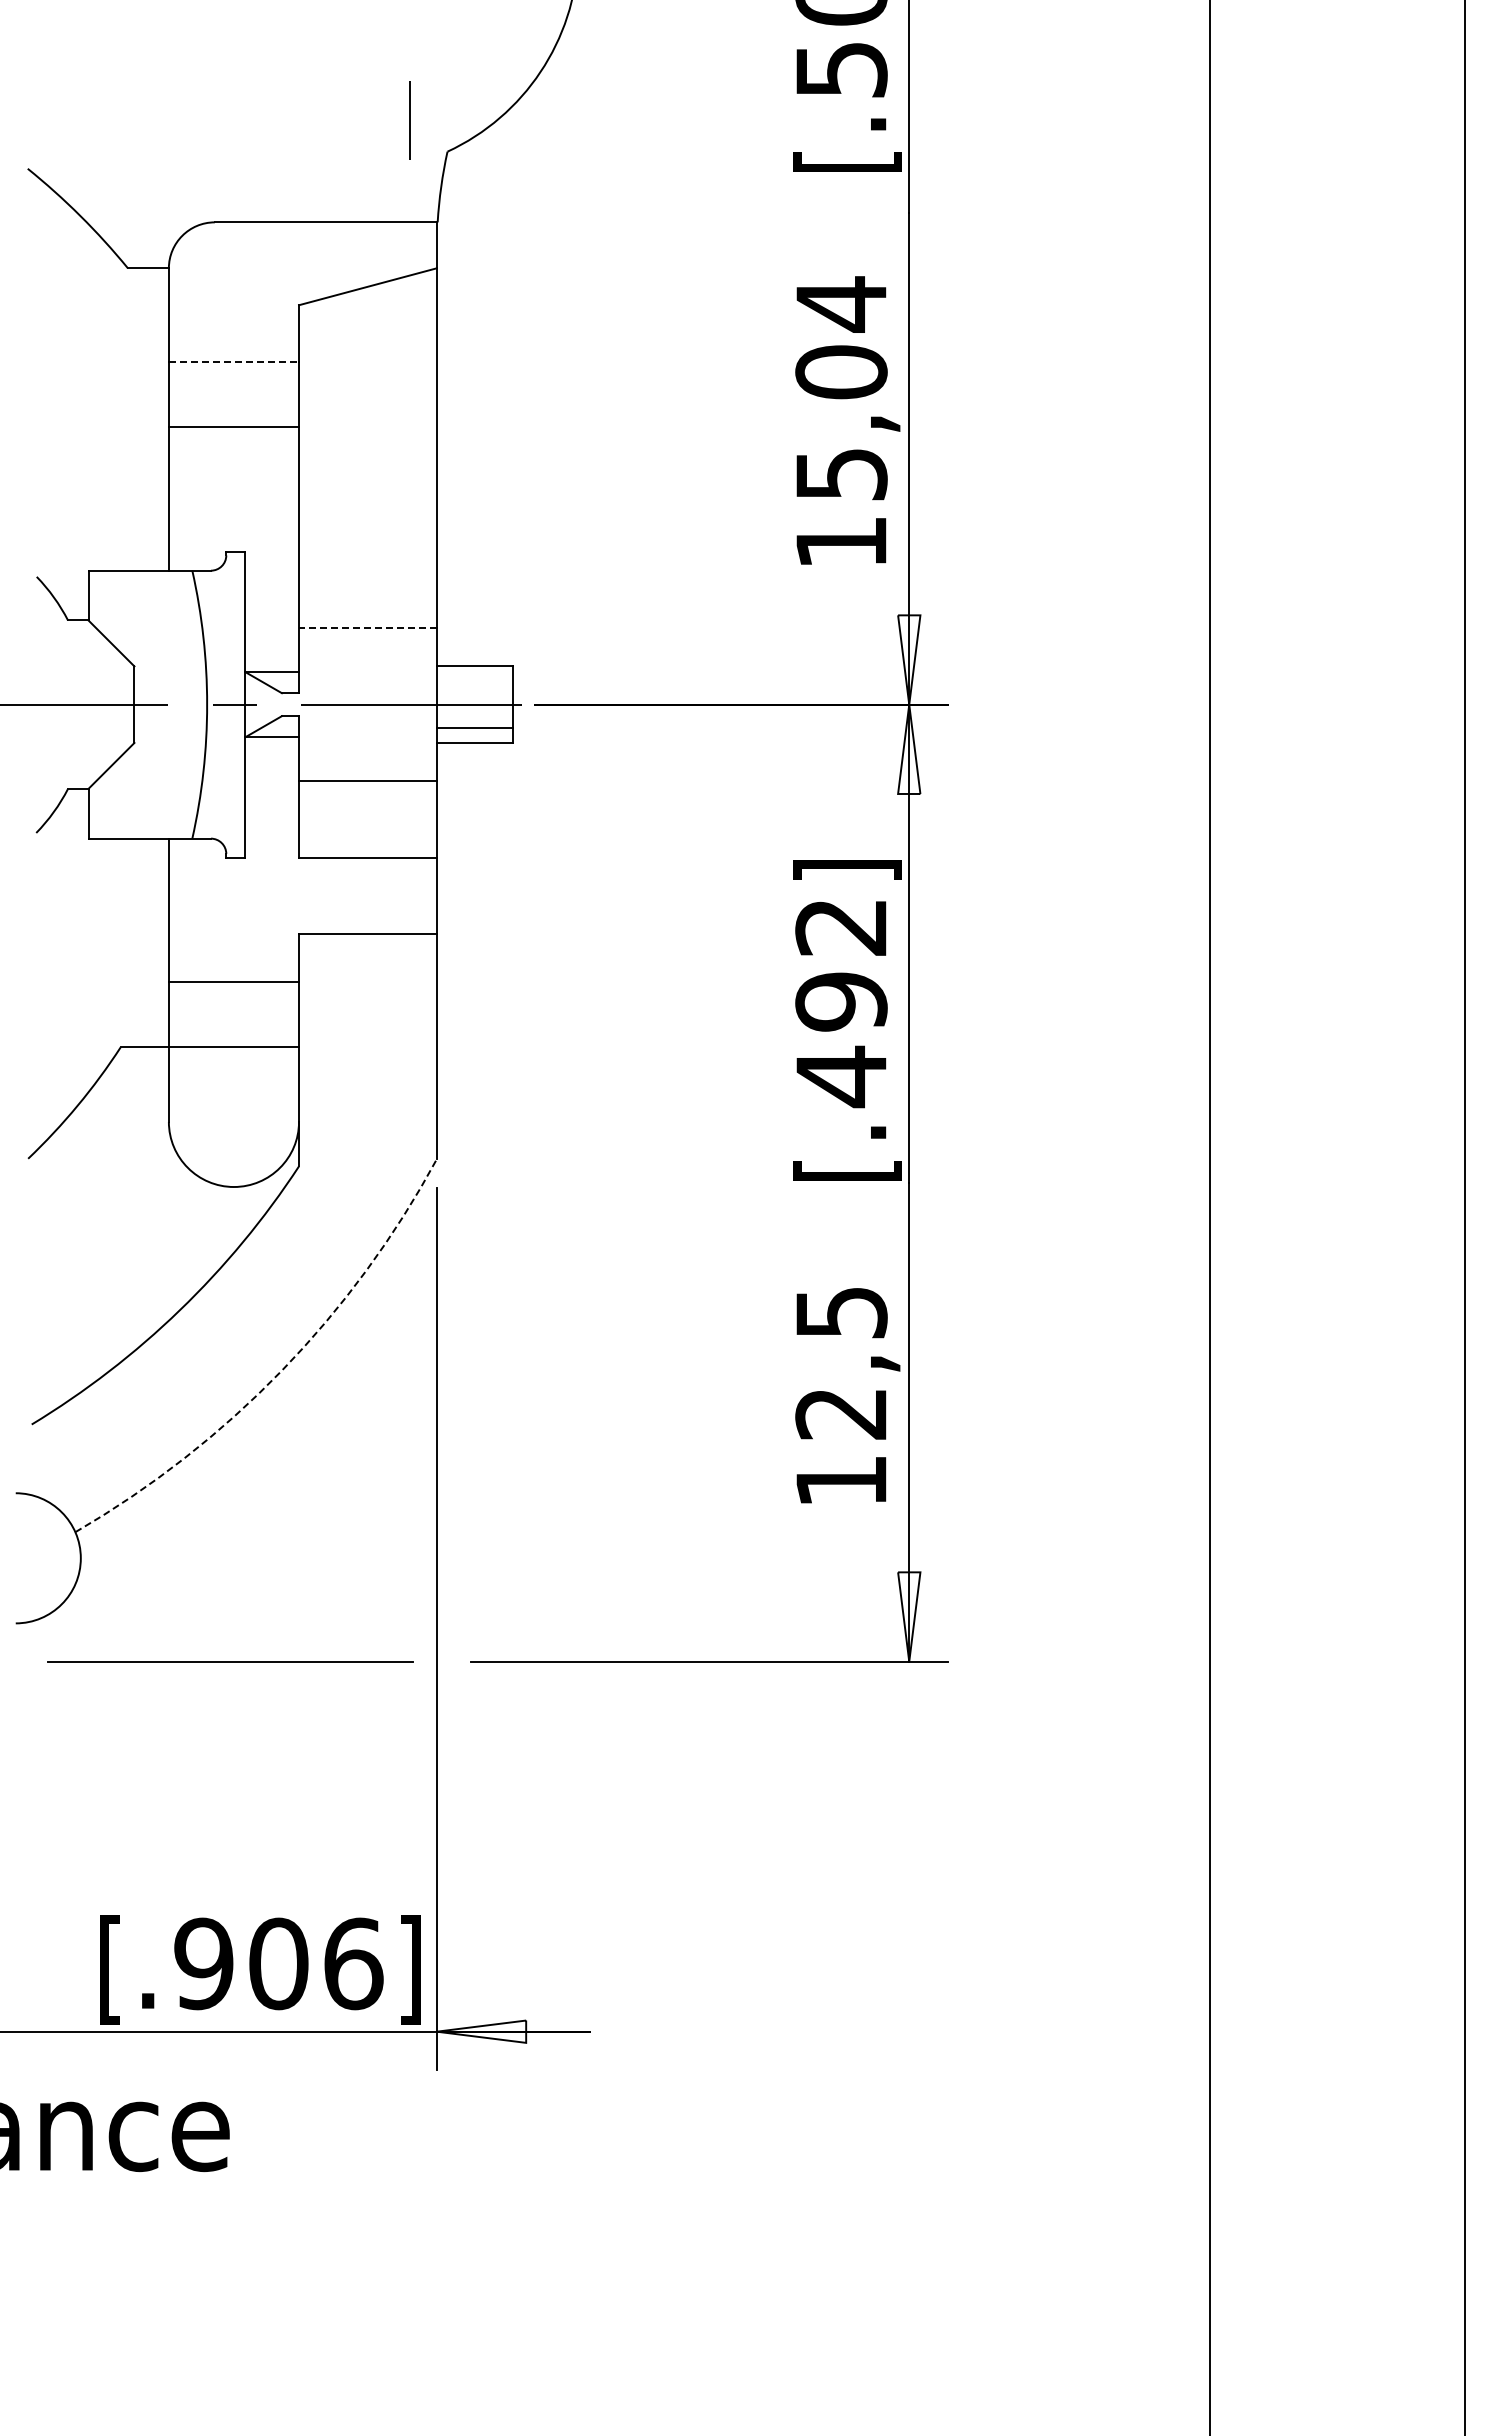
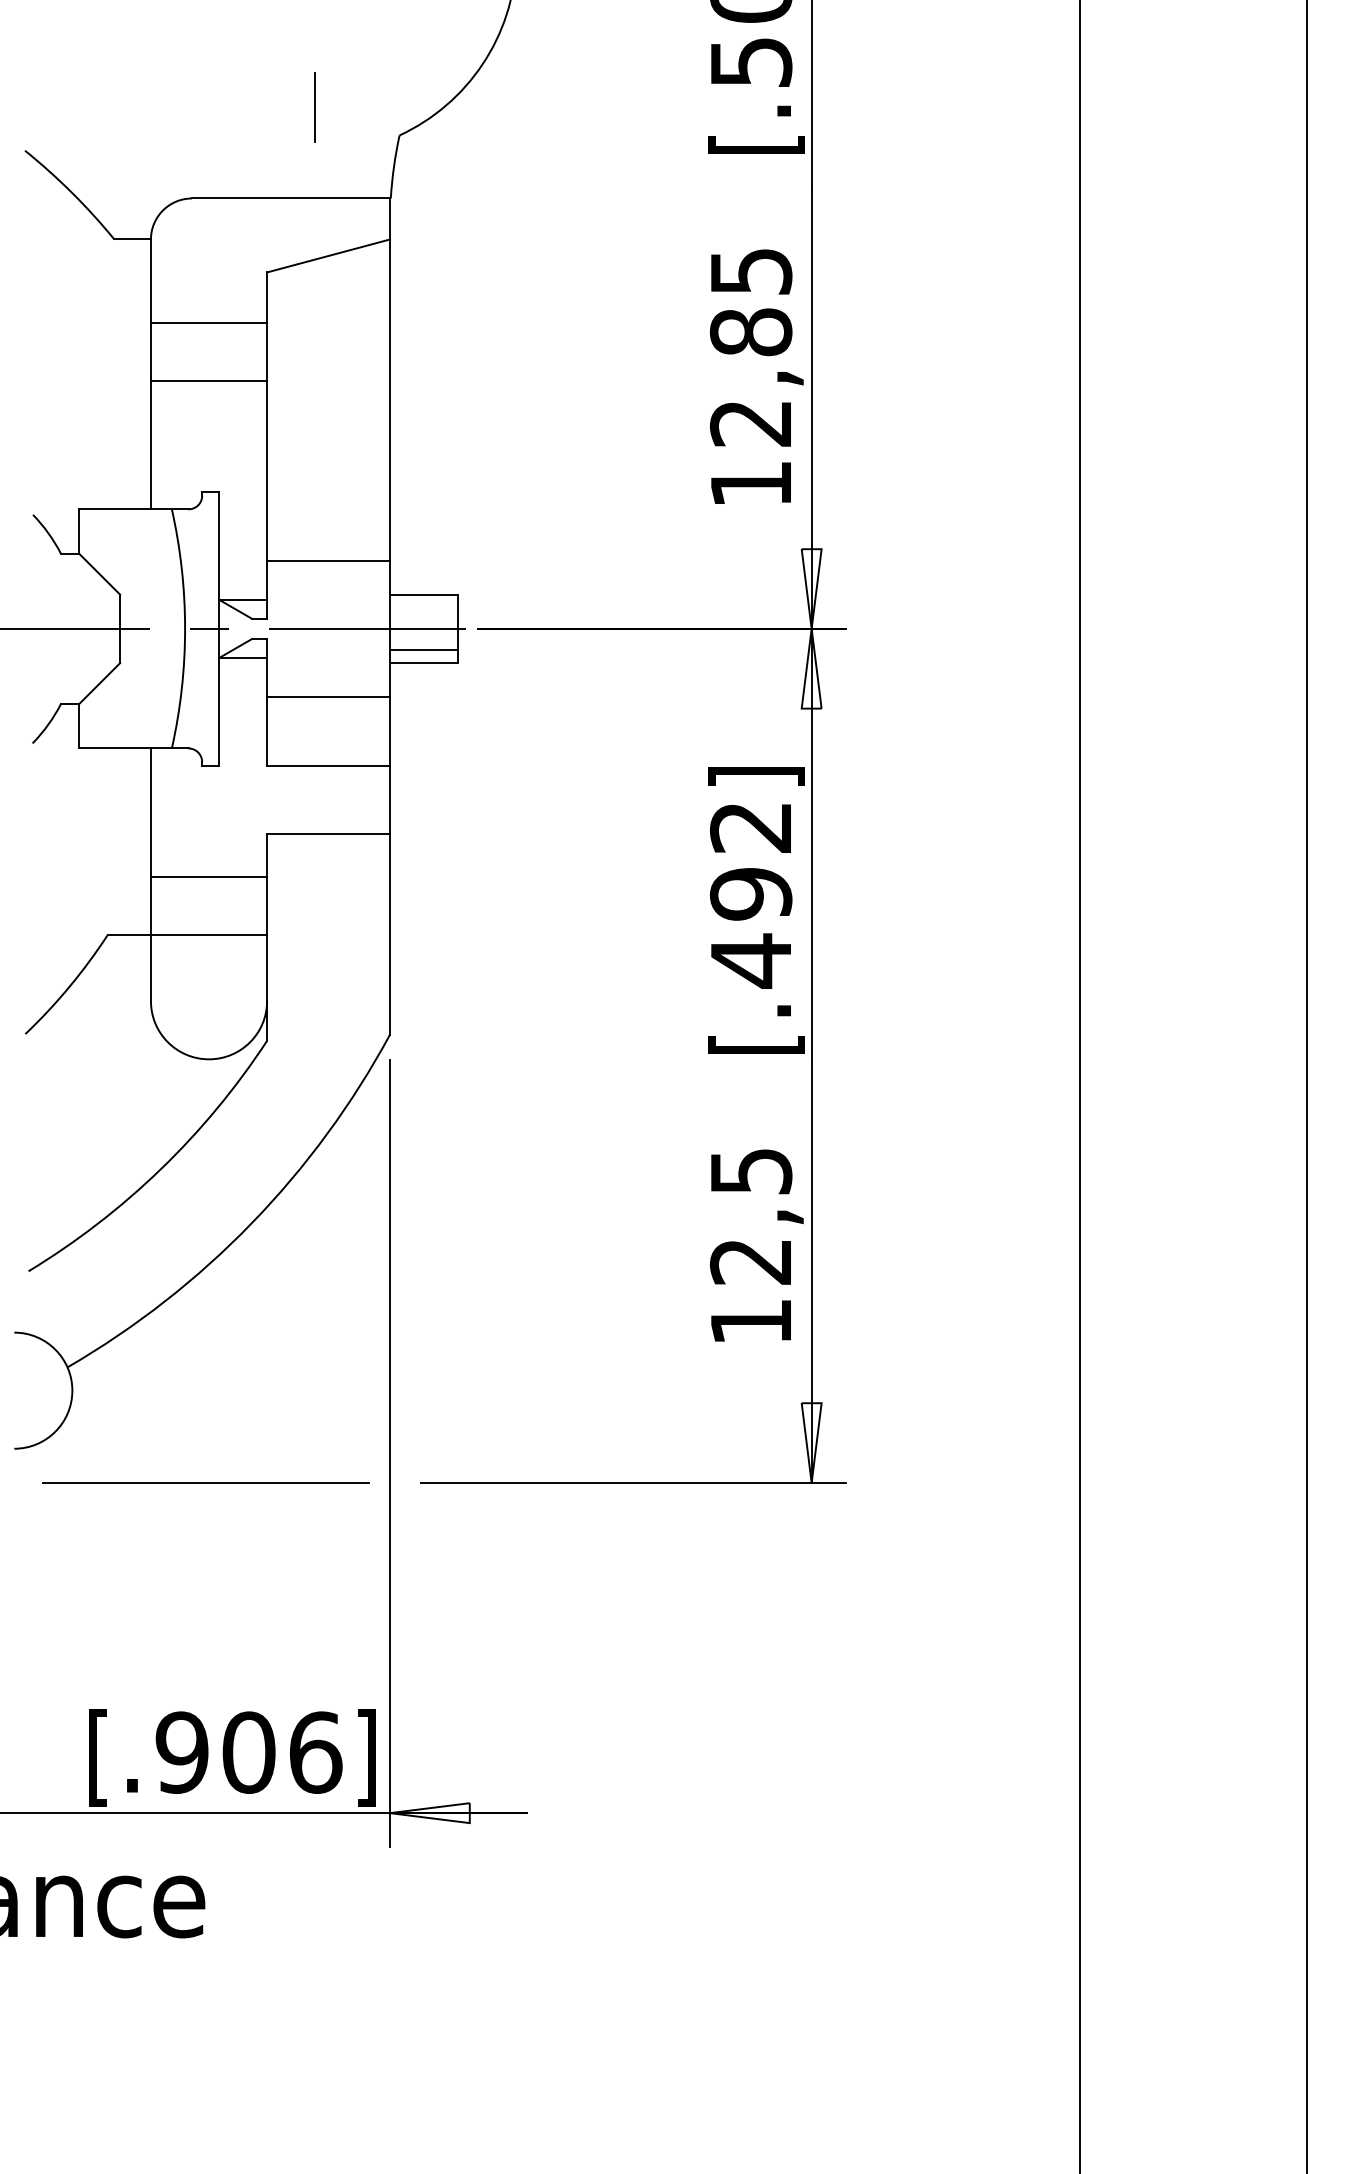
line: (409, 120) -> (314, 107), moved
line: (234, 362) -> (209, 323), dashed -> solid
text: (841, 388) -> (751, 346), 15,04 -> 12,85
line: (367, 628) -> (328, 560), dashed -> solid
arc: (281, 1370) -> (251, 1223), dashed -> solid

